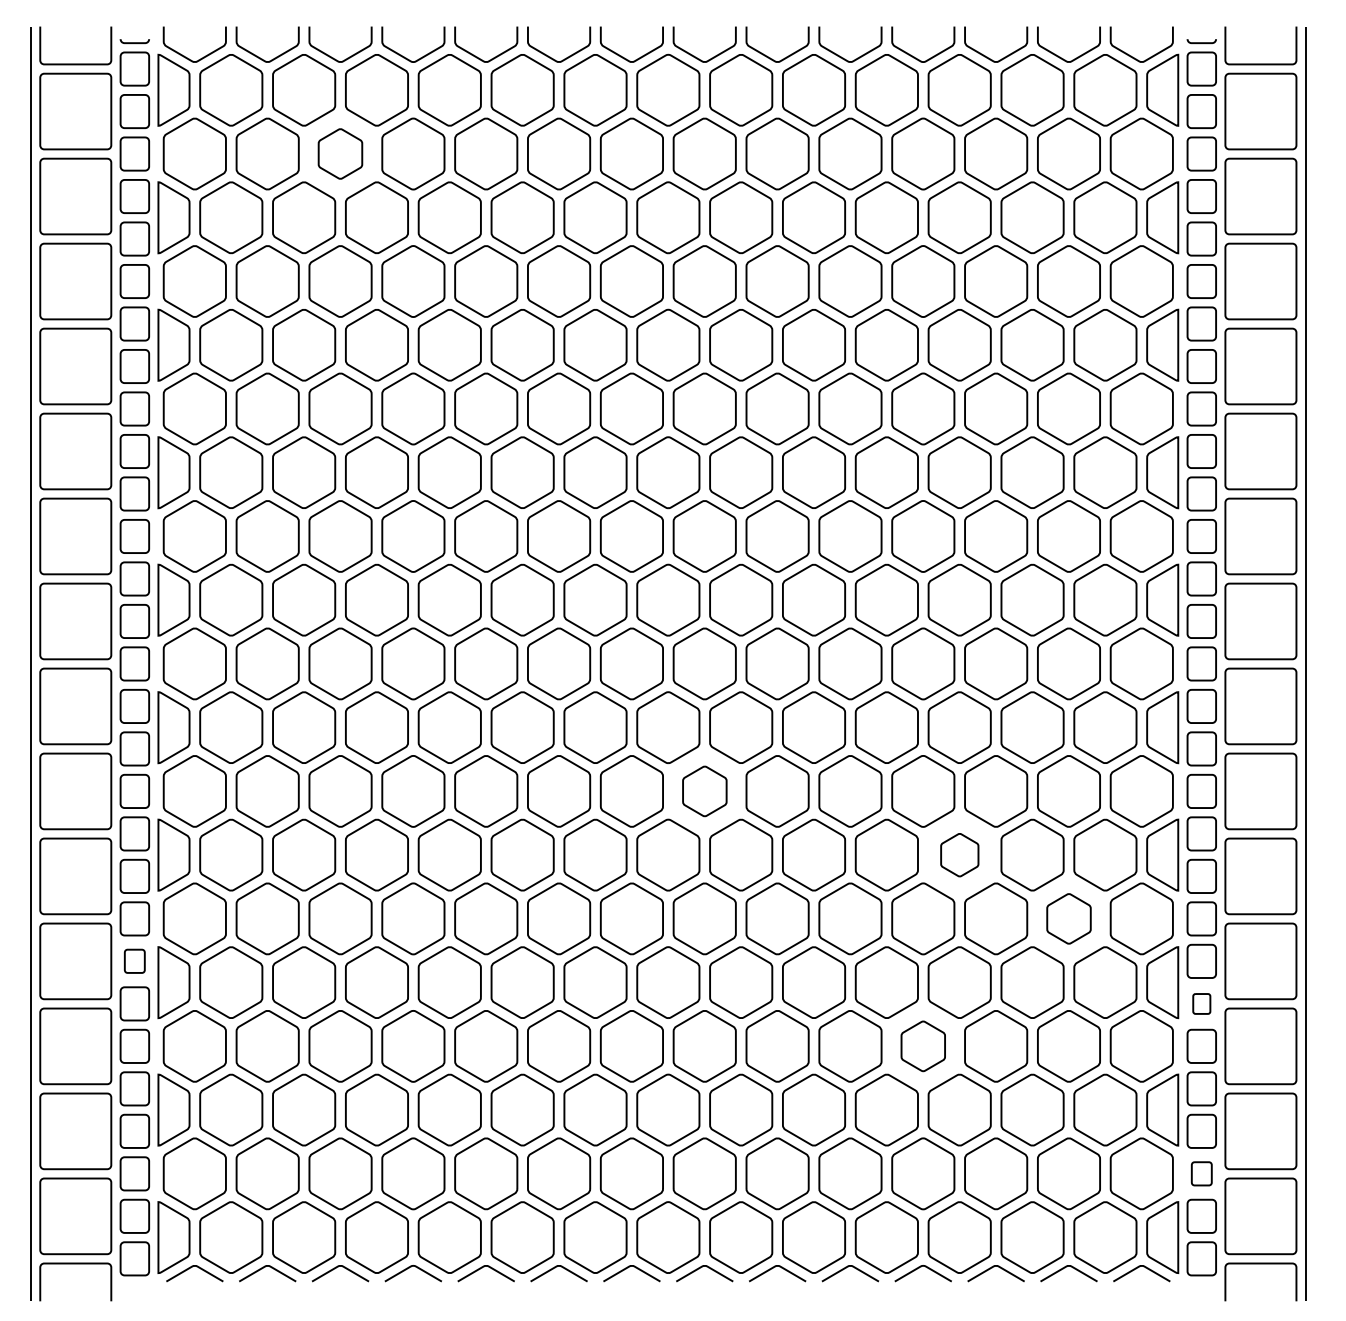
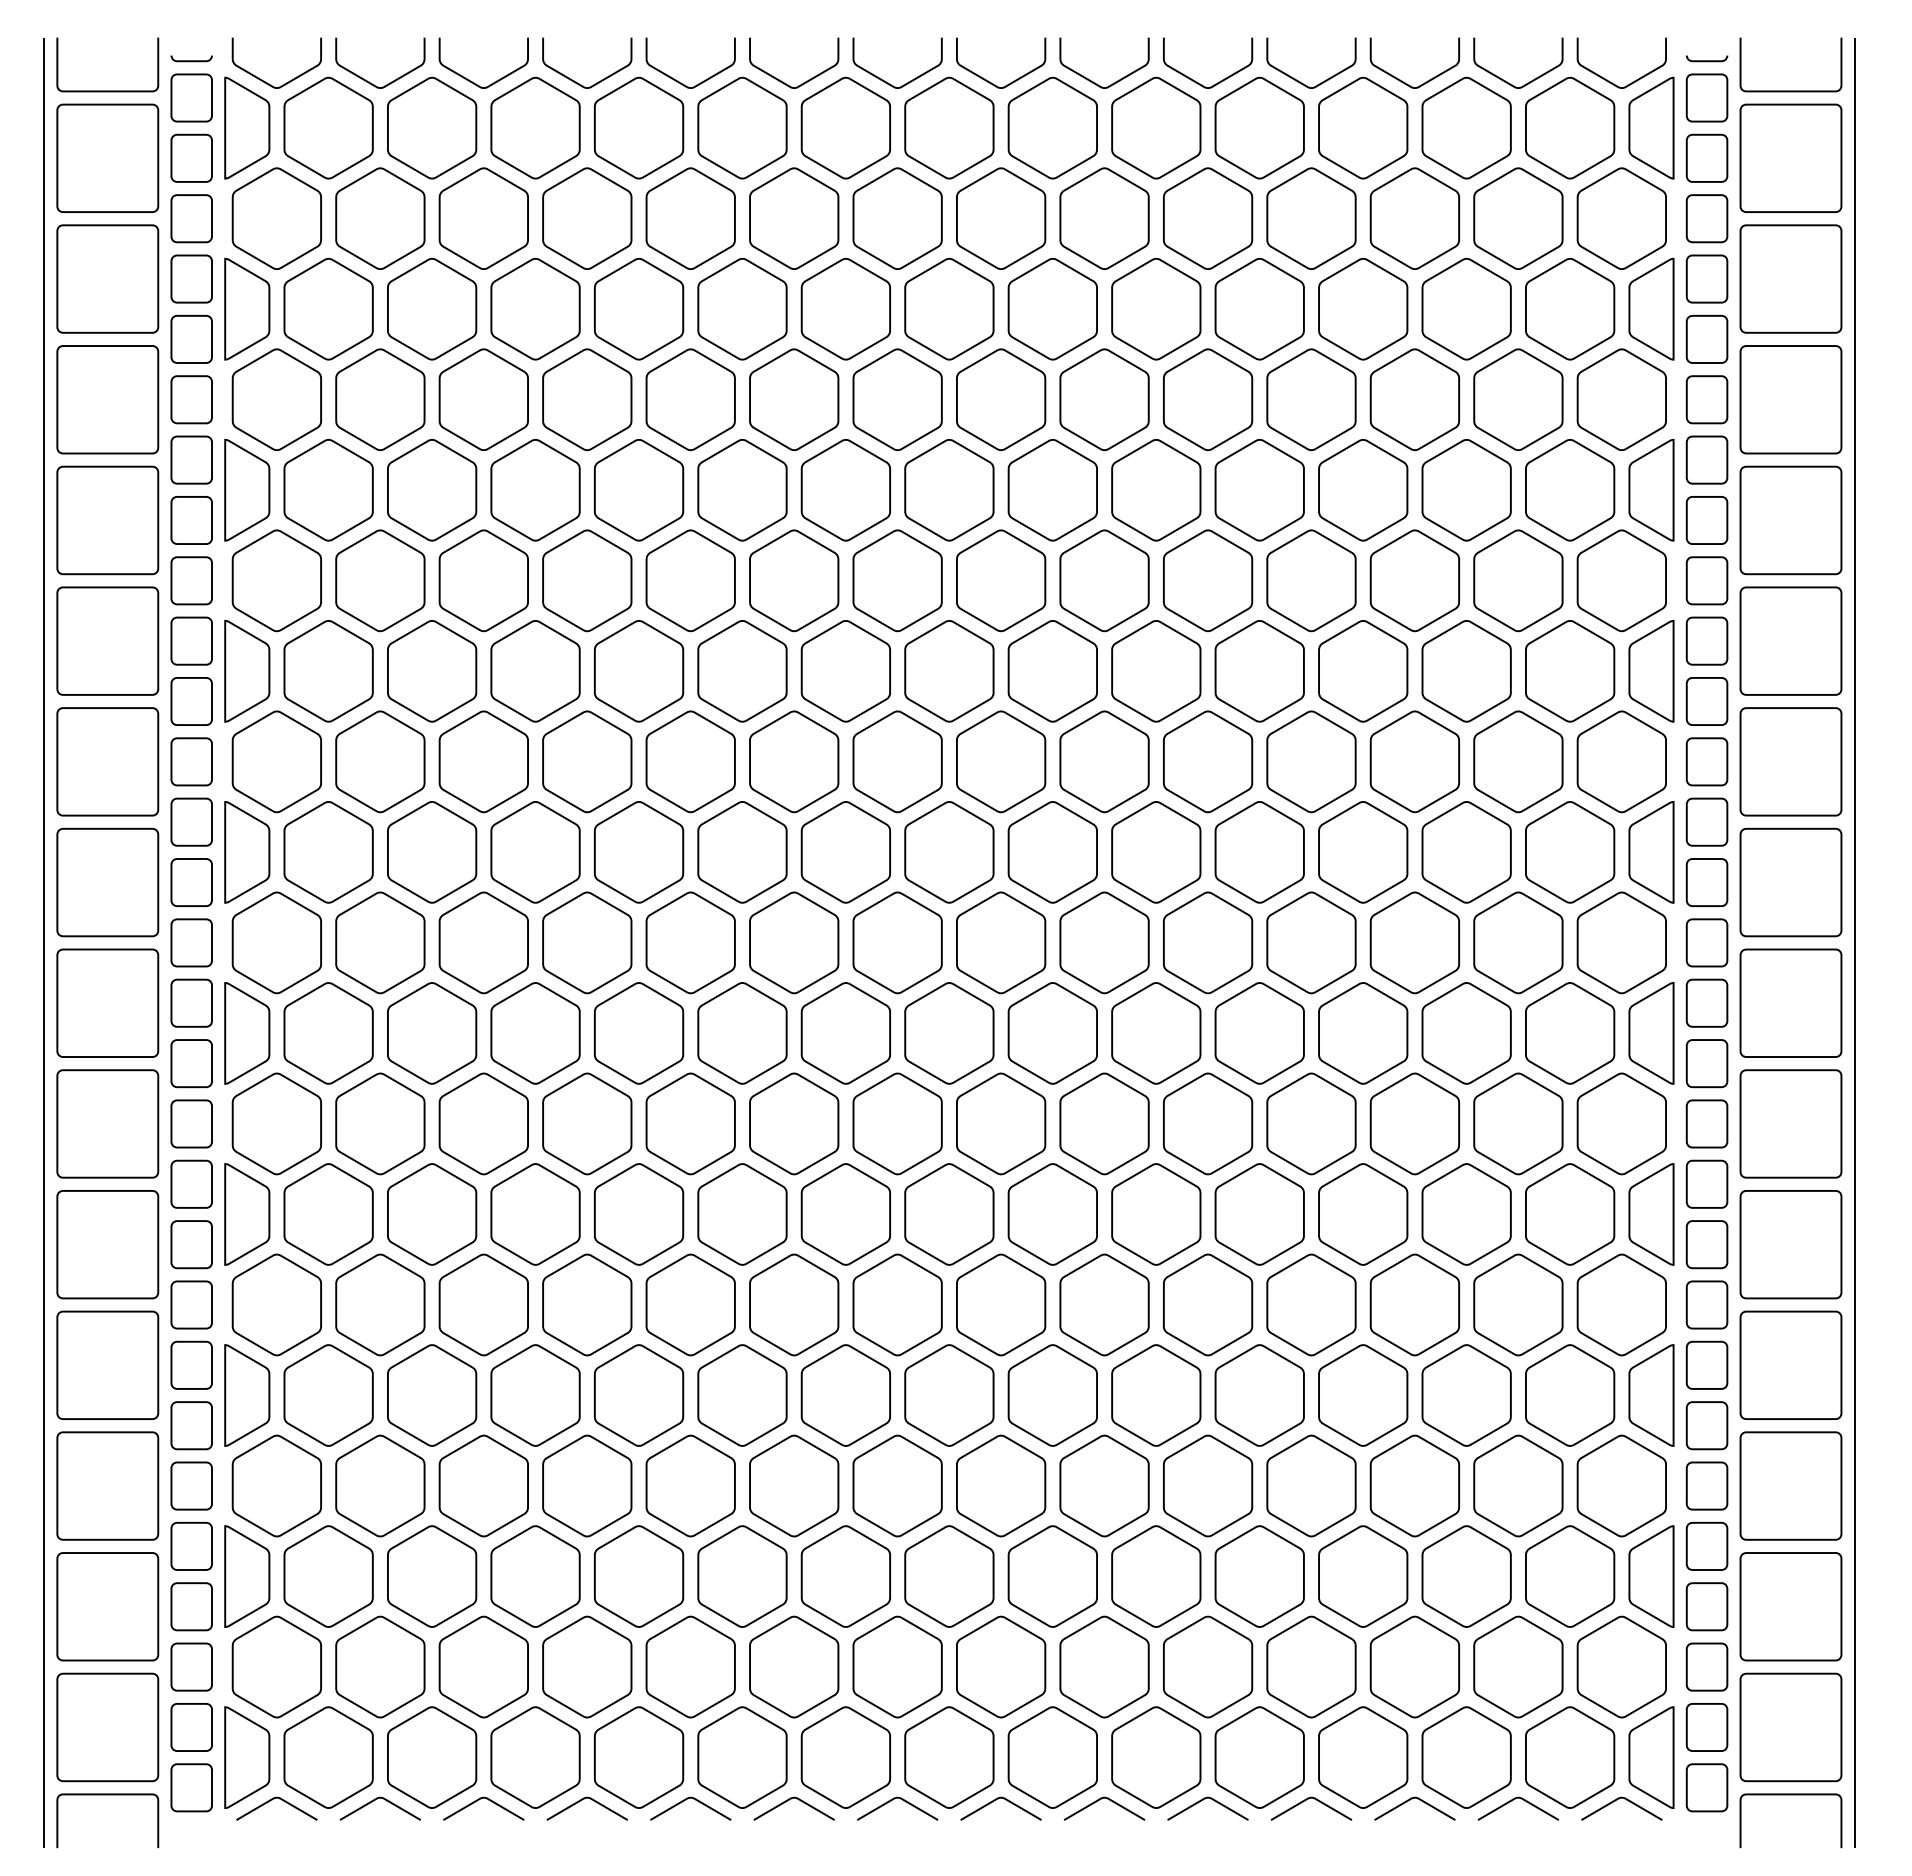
part: (340, 153) -> (483, 218), size x1.43
part: (705, 791) -> (1001, 1123), size x1.43
part: (959, 855) -> (1363, 1214), size x1.67
part: (1069, 918) -> (1518, 1304), size x1.43
part: (134, 960) -> (191, 1364), size x1.43
part: (1201, 1003) -> (1706, 1425), size x1.67
part: (923, 1045) -> (1311, 1485), size x1.43
part: (1201, 1173) -> (1706, 1666), size x1.43

